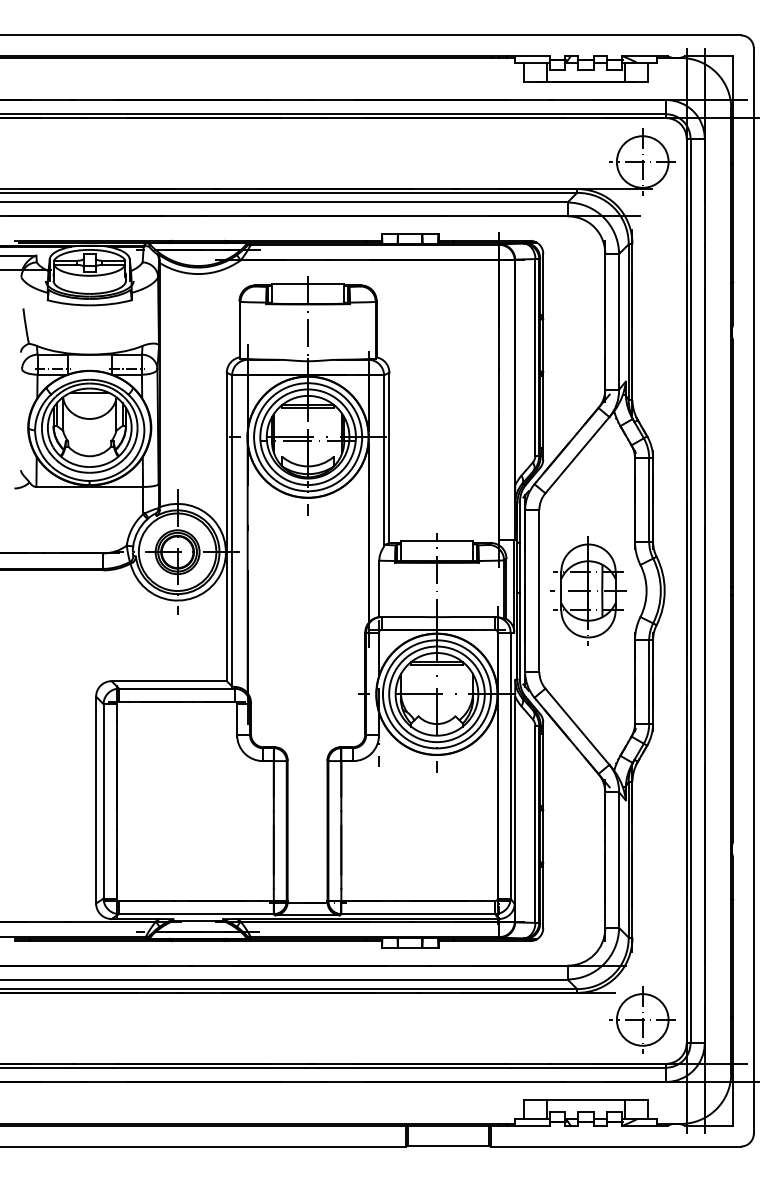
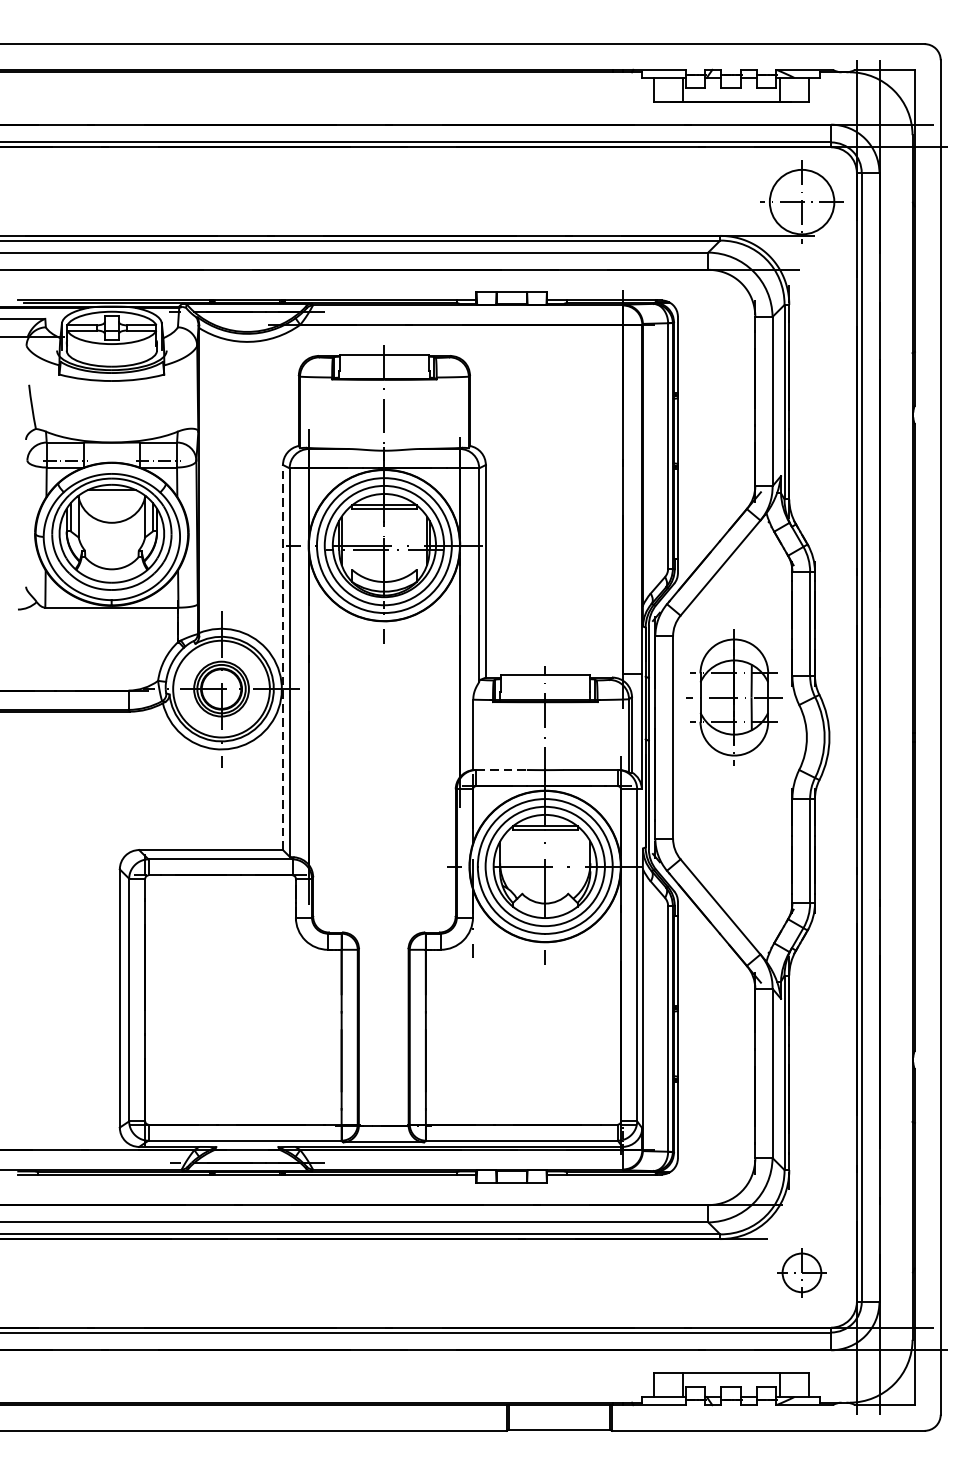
line: (226, 526) -> (282, 656), solid -> dashed
part: (588, 590) -> (734, 696), moved
line: (402, 617) -> (502, 770), solid -> dashed
part: (642, 1019) -> (801, 1272), size x0.6

